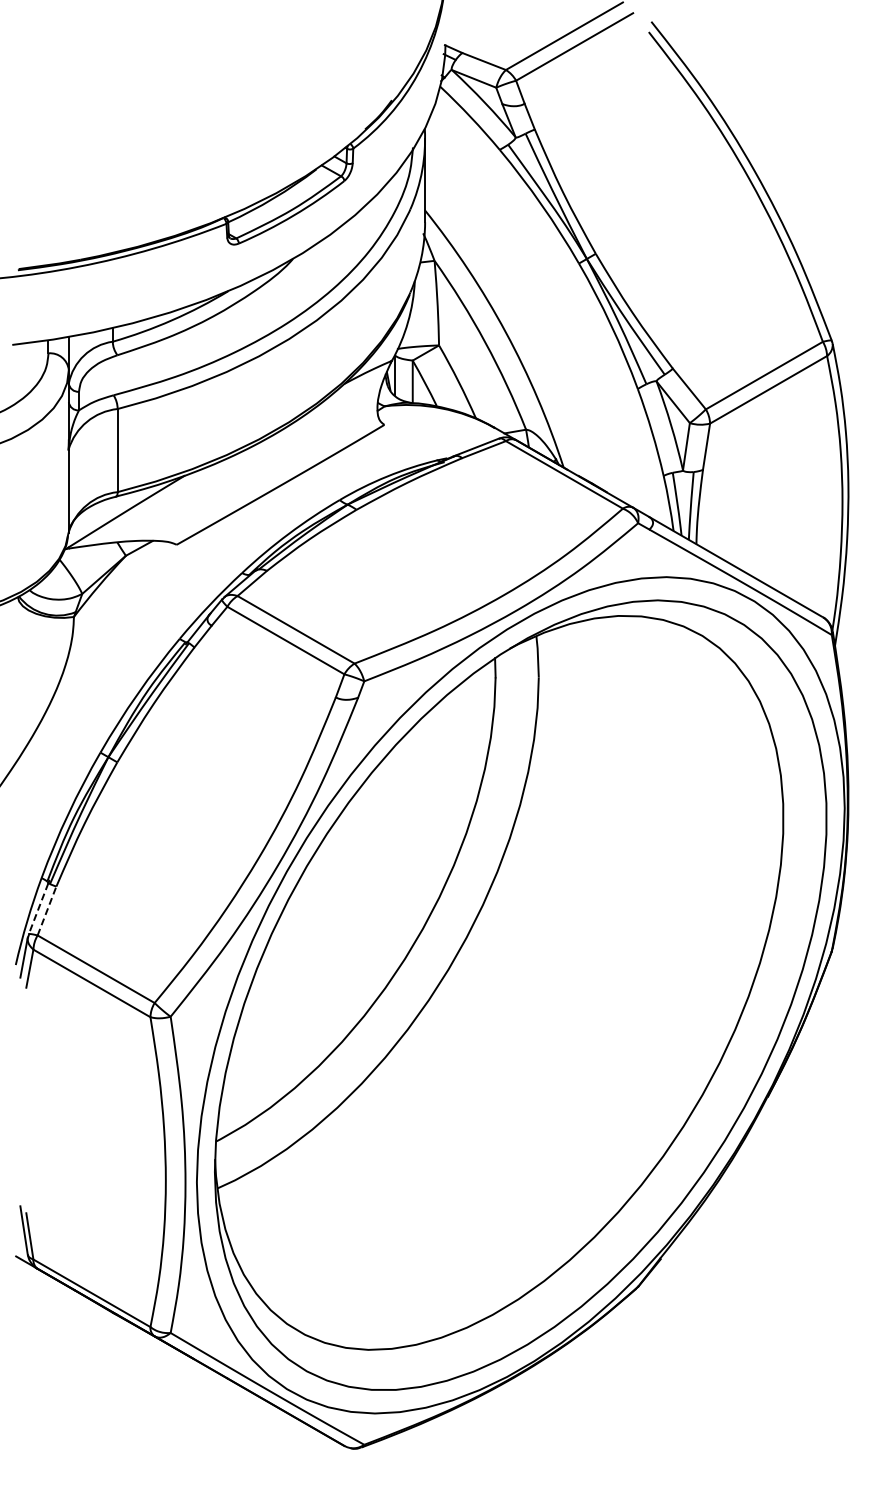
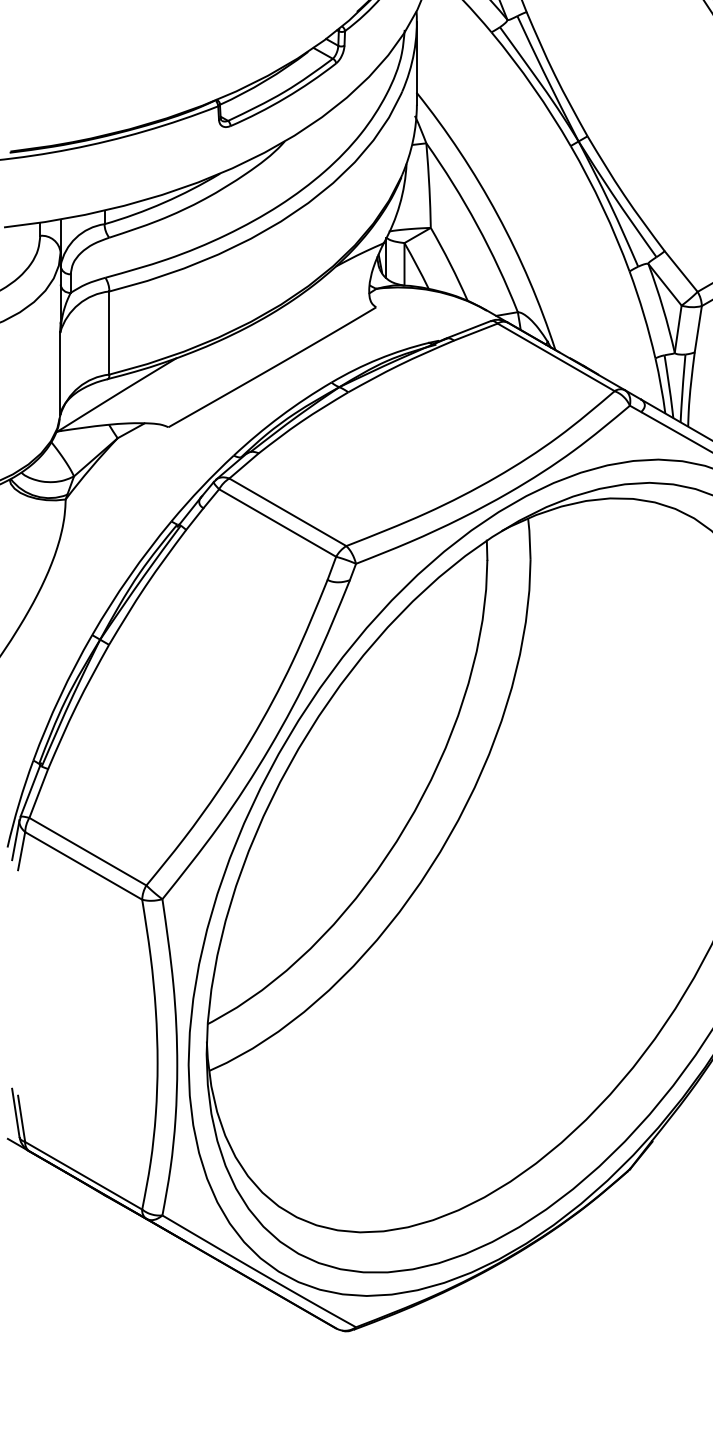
line: (38, 909) -> (30, 791), dashed -> solid
line: (47, 910) -> (39, 792), dashed -> solid

